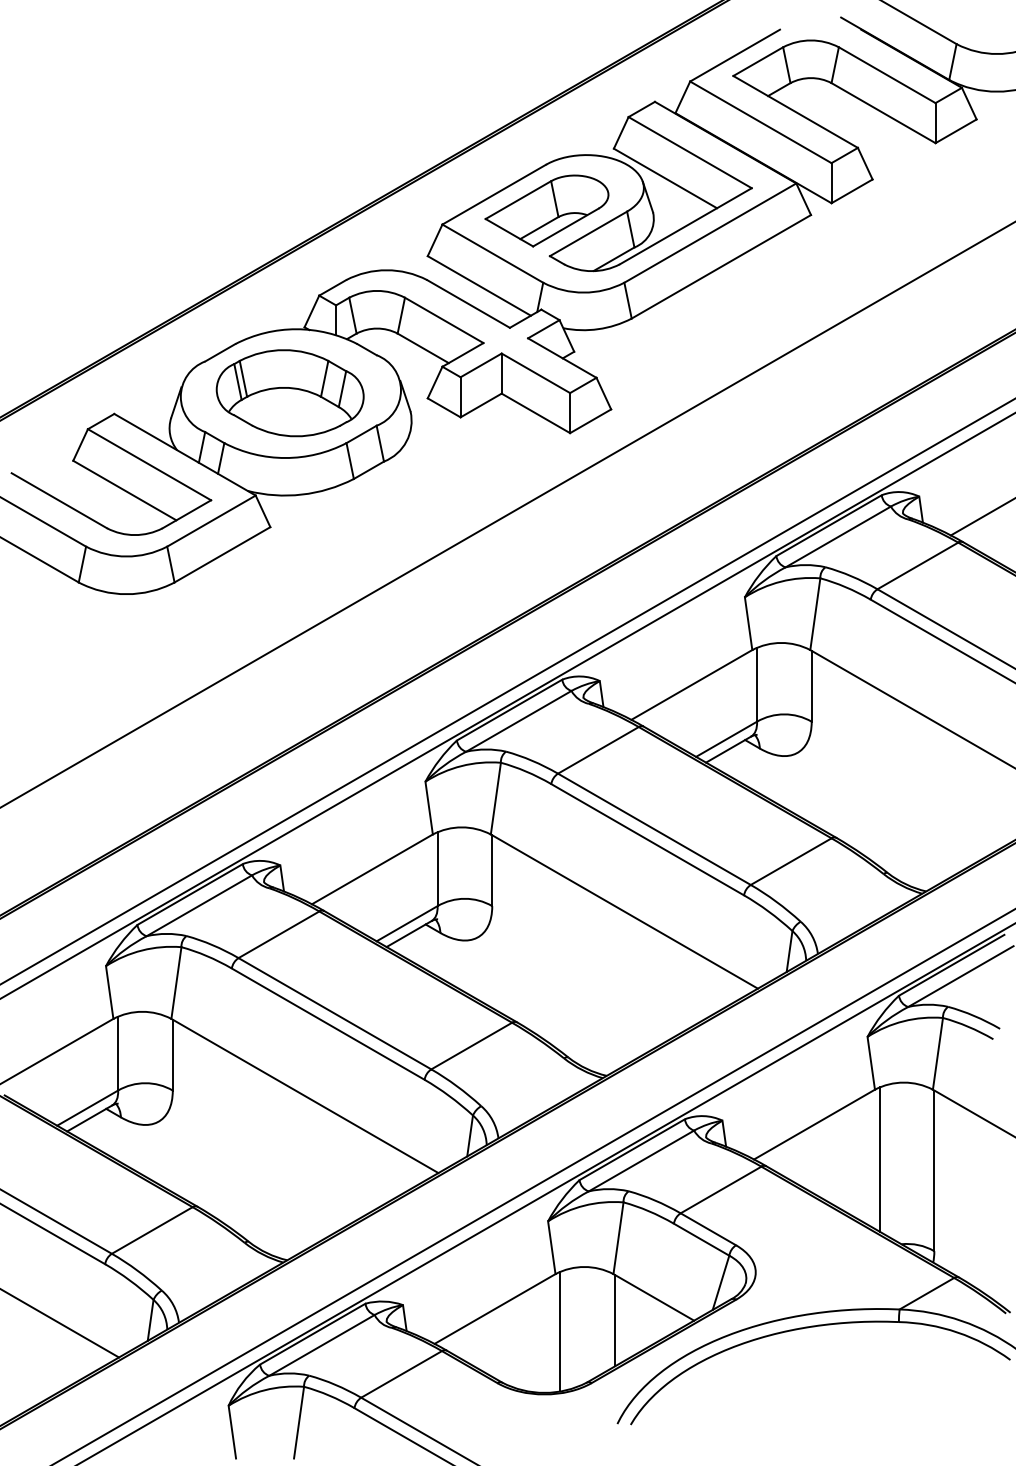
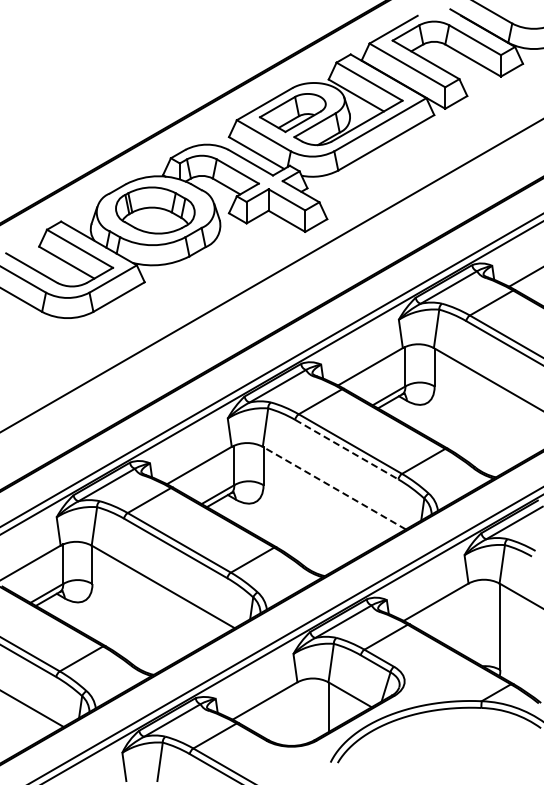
line: (647, 839) -> (346, 449), solid -> dashed
line: (624, 912) -> (334, 488), solid -> dashed
line: (880, 1158) -> (471, 620), removed
line: (559, 1332) -> (299, 713), removed

